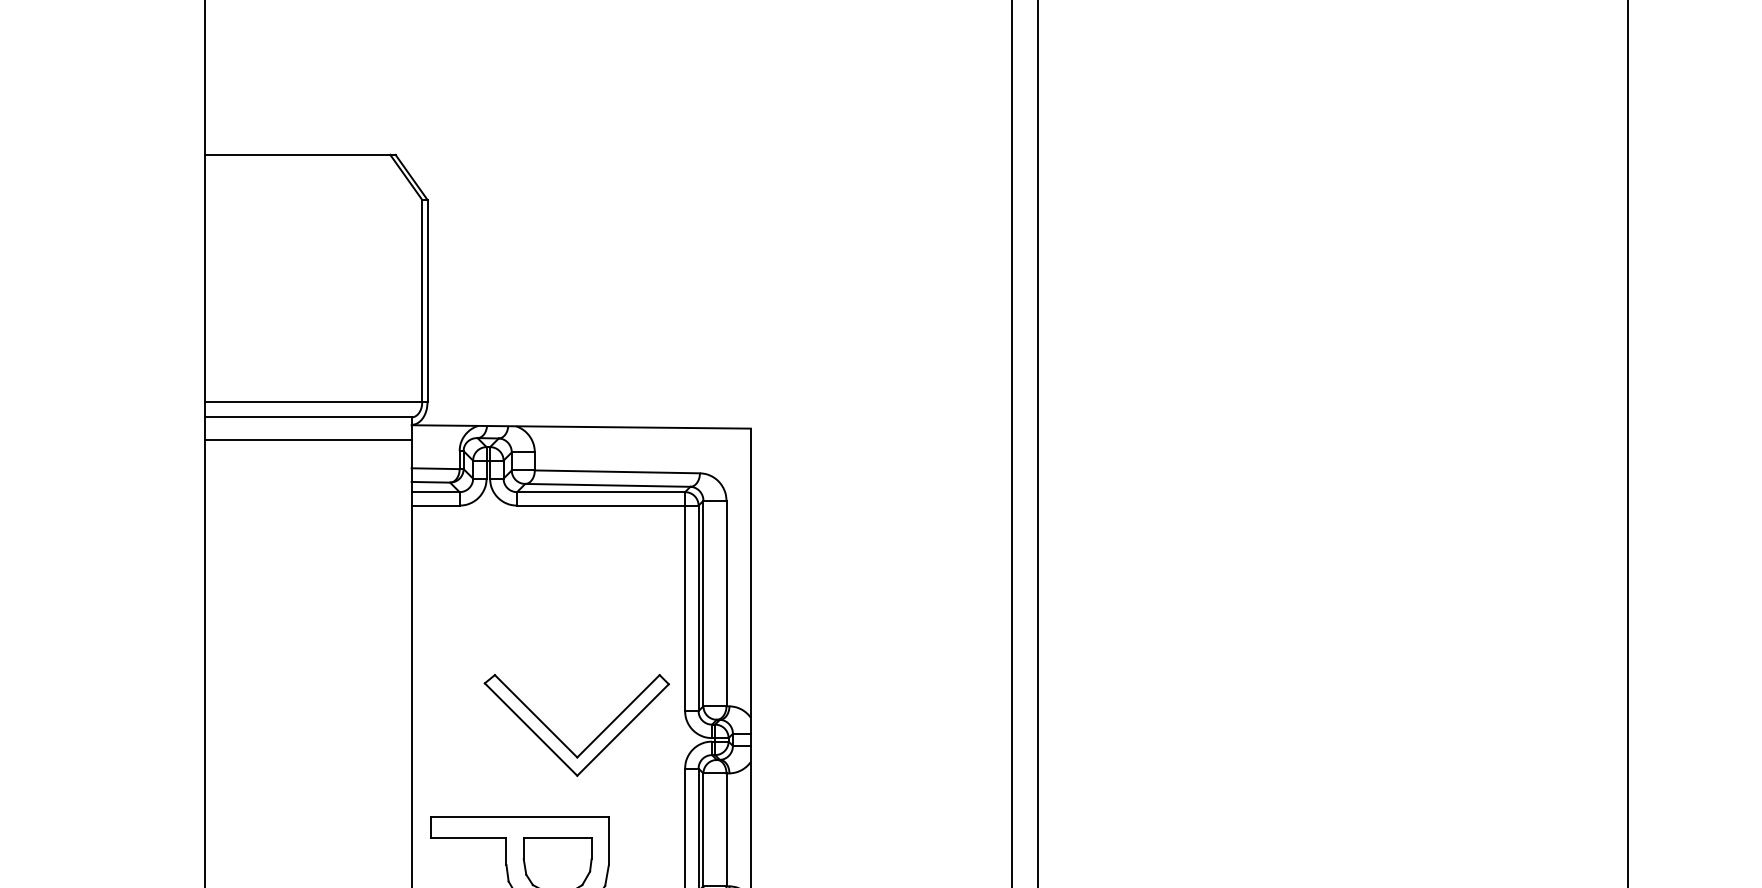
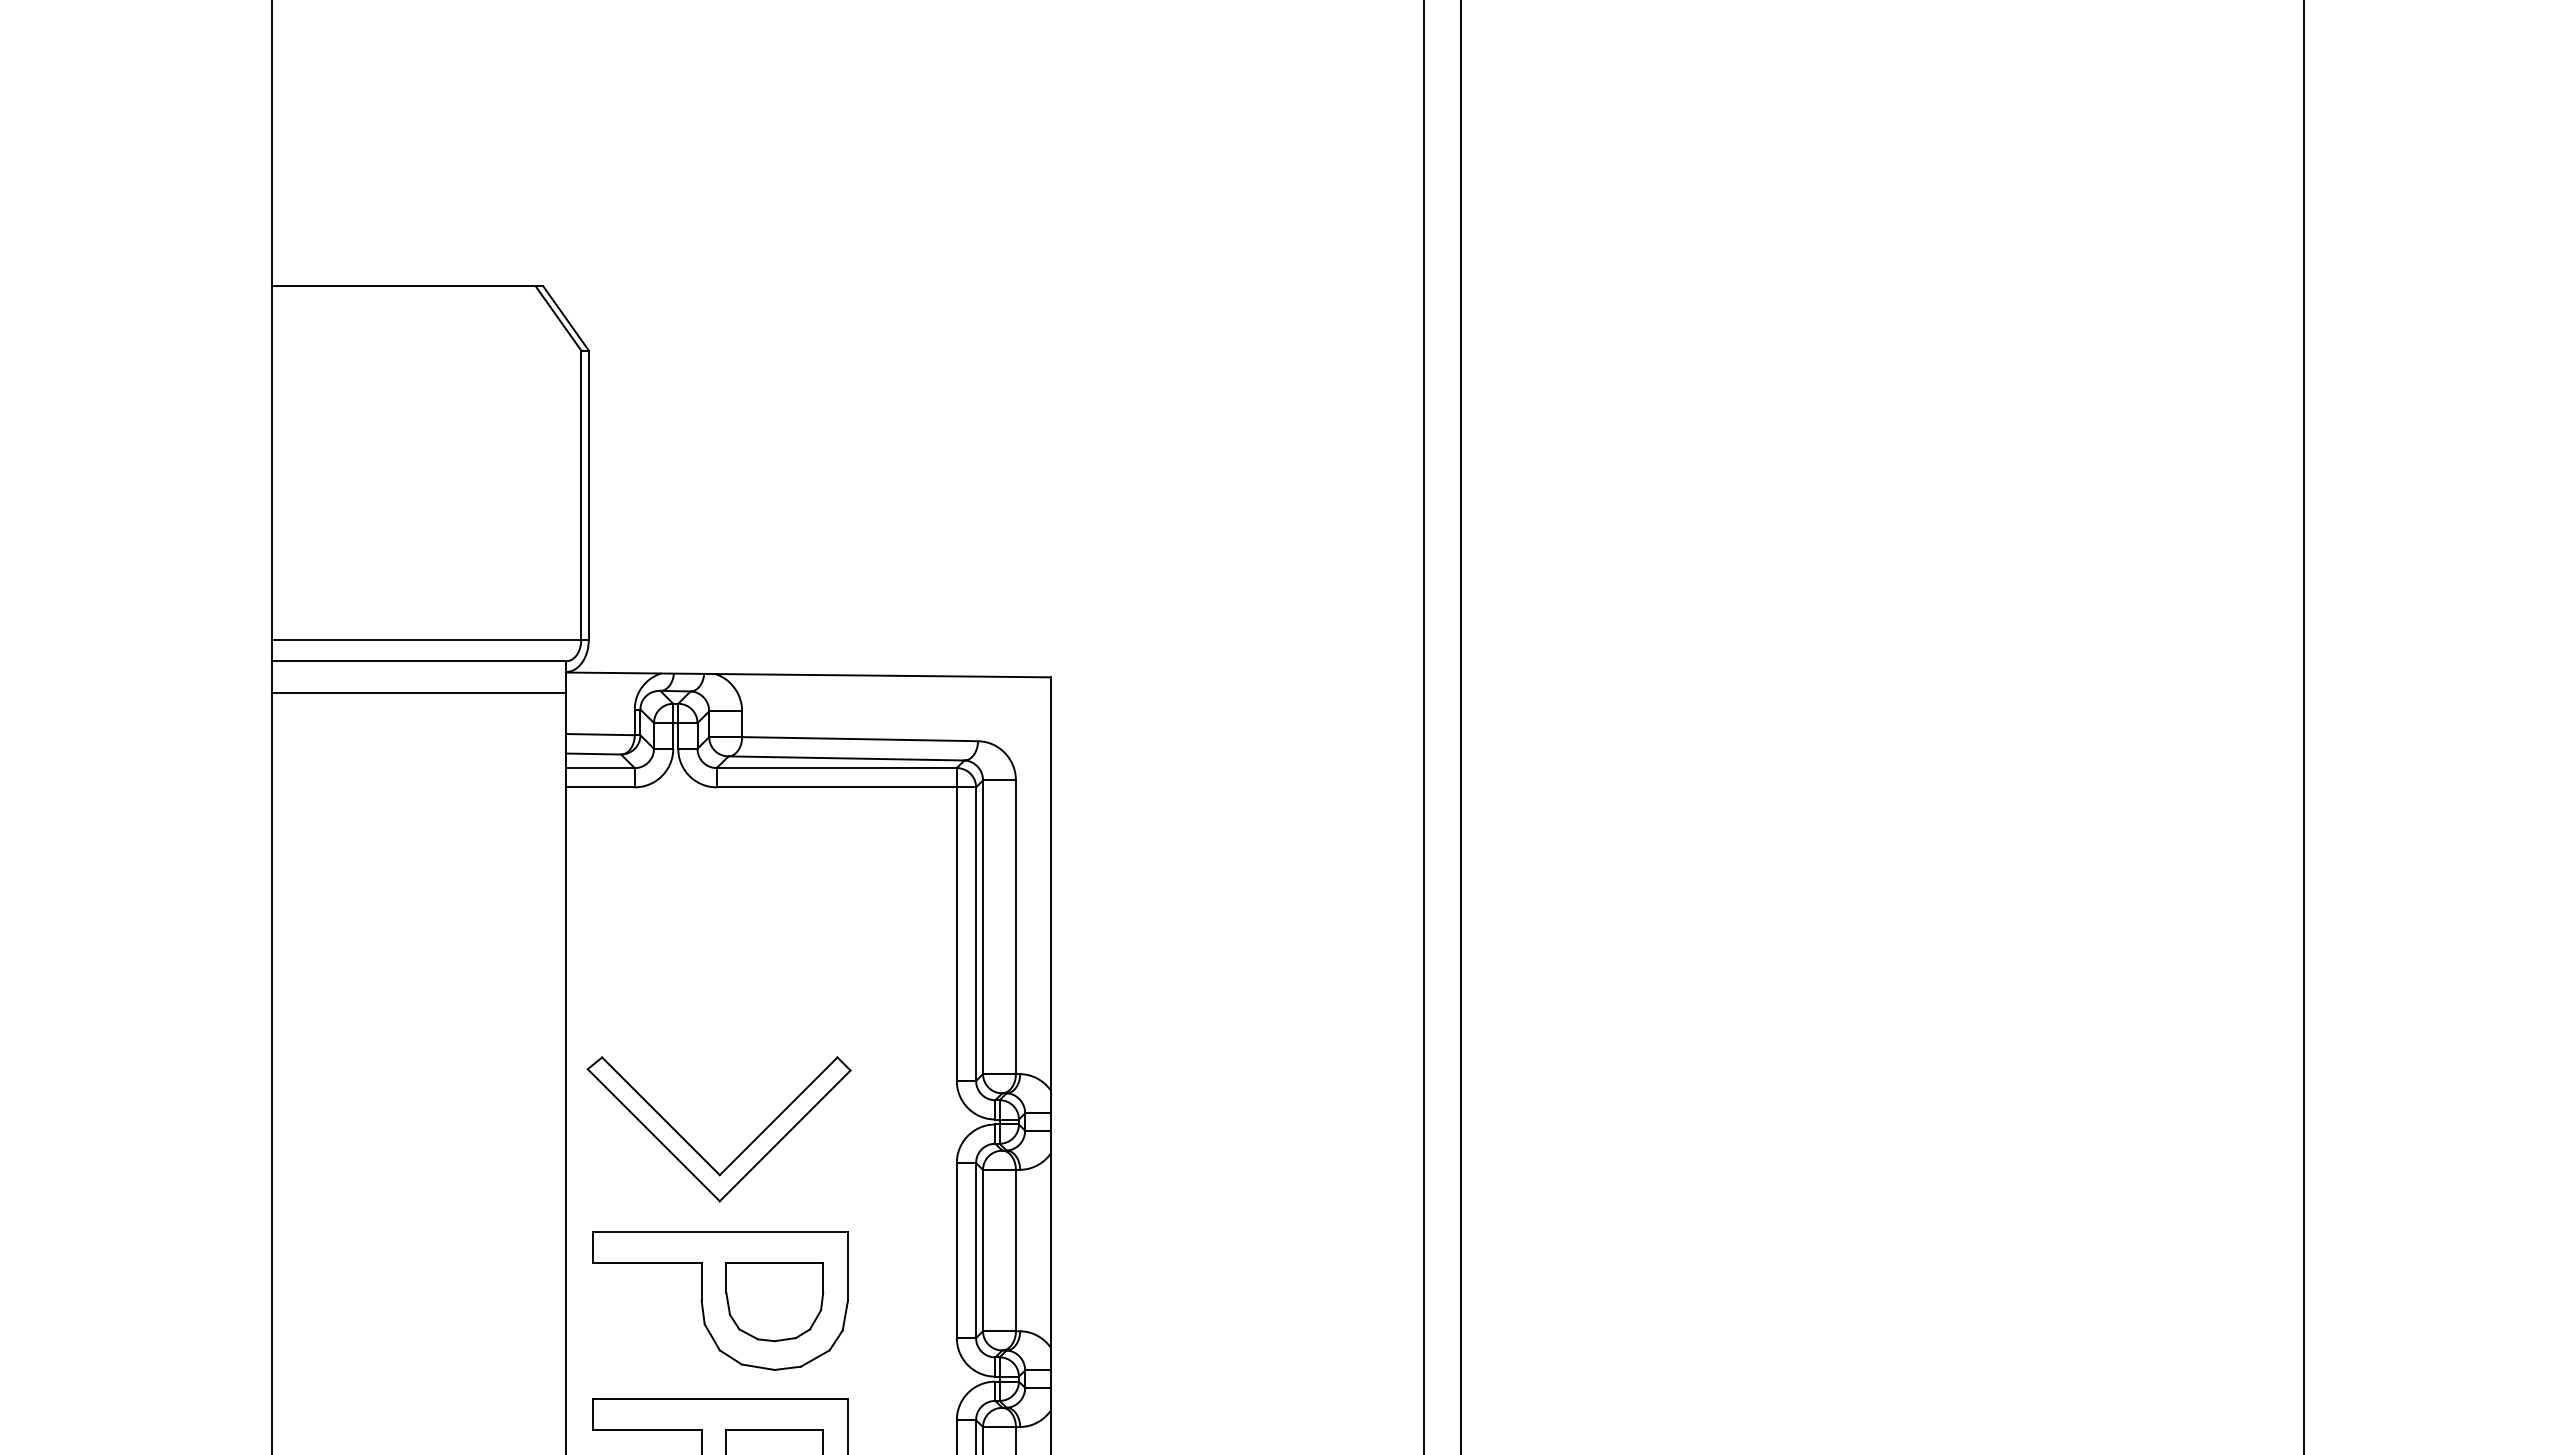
part: (560, 740) -> (696, 1150), moved

